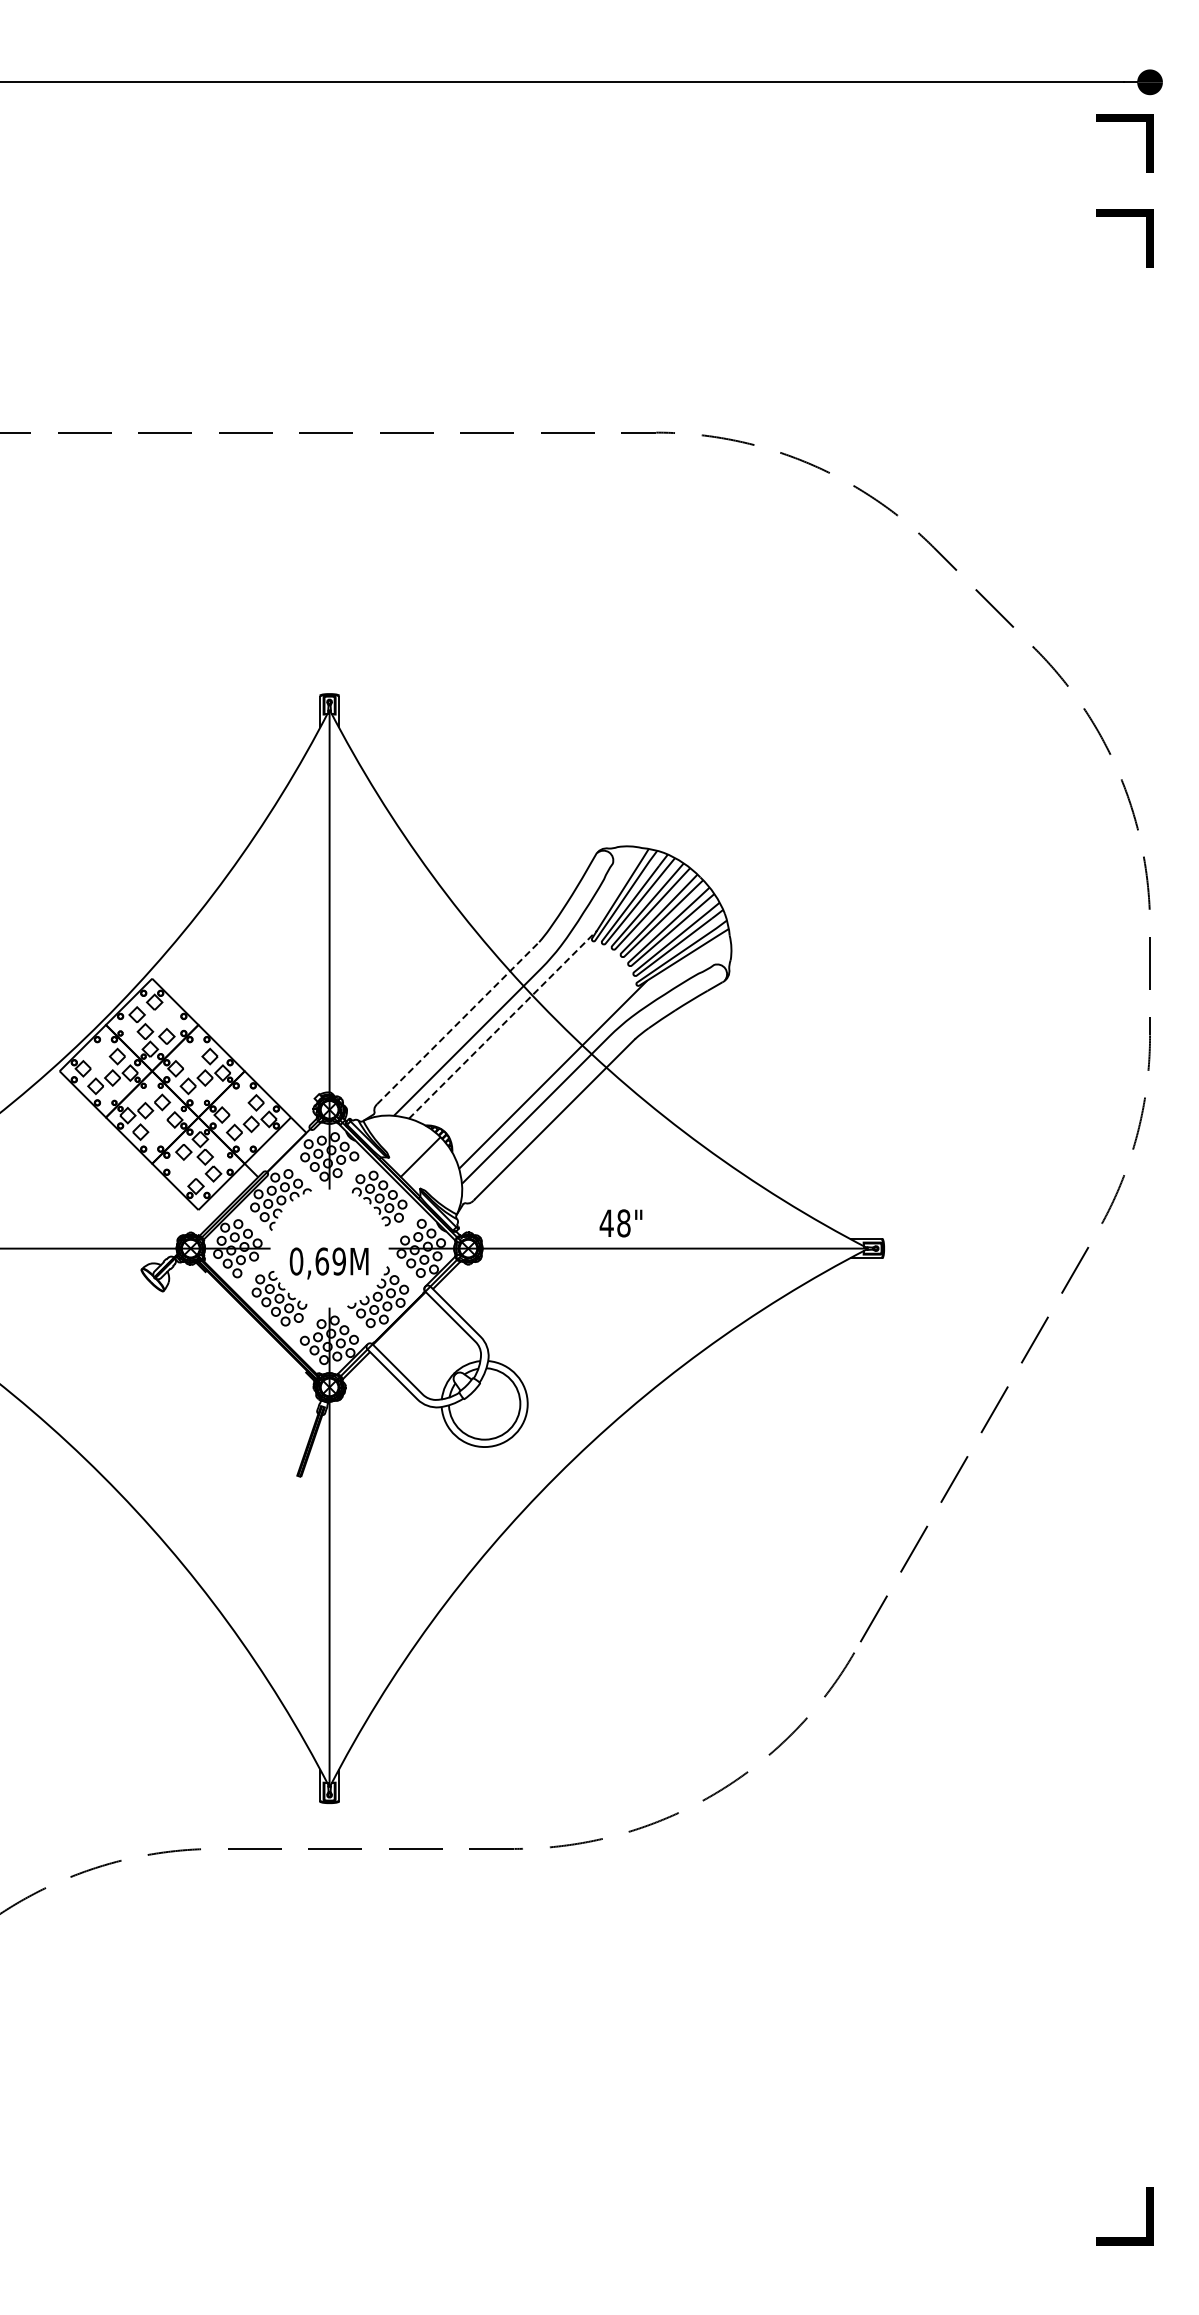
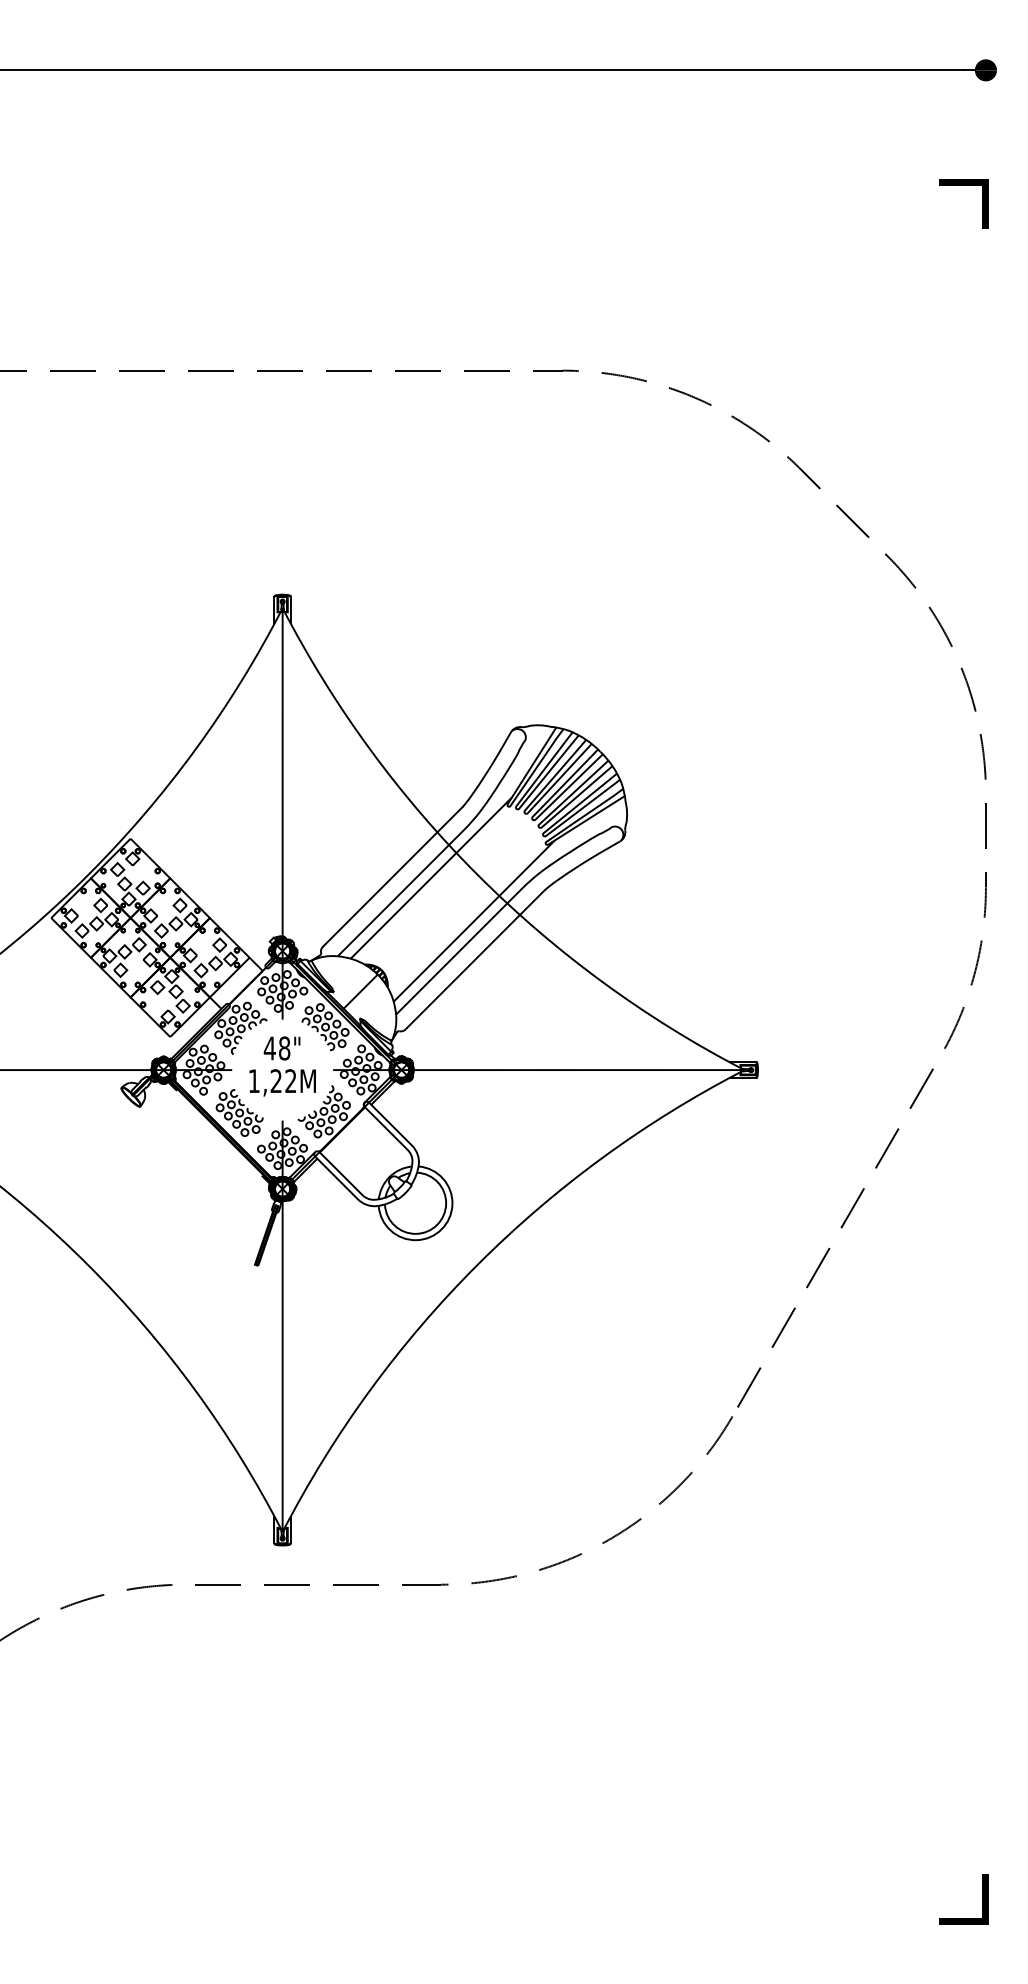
line: (1124, 121) -> (964, 103), removed
line: (458, 1023) -> (393, 877), dashed -> solid
line: (503, 1024) -> (431, 877), dashed -> solid
text: (620, 1223) -> (281, 1048), moved
text: (317, 1261) -> (272, 1081), 0,69M -> 1,22M

